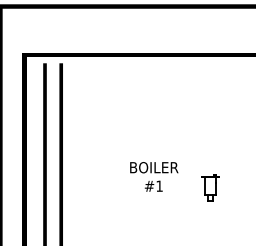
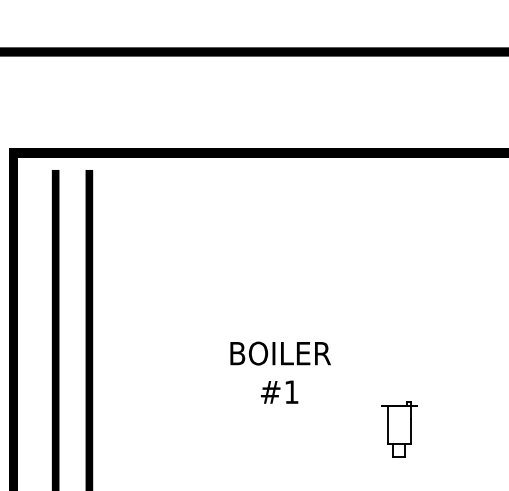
text: (154, 176) -> (281, 371), moved

